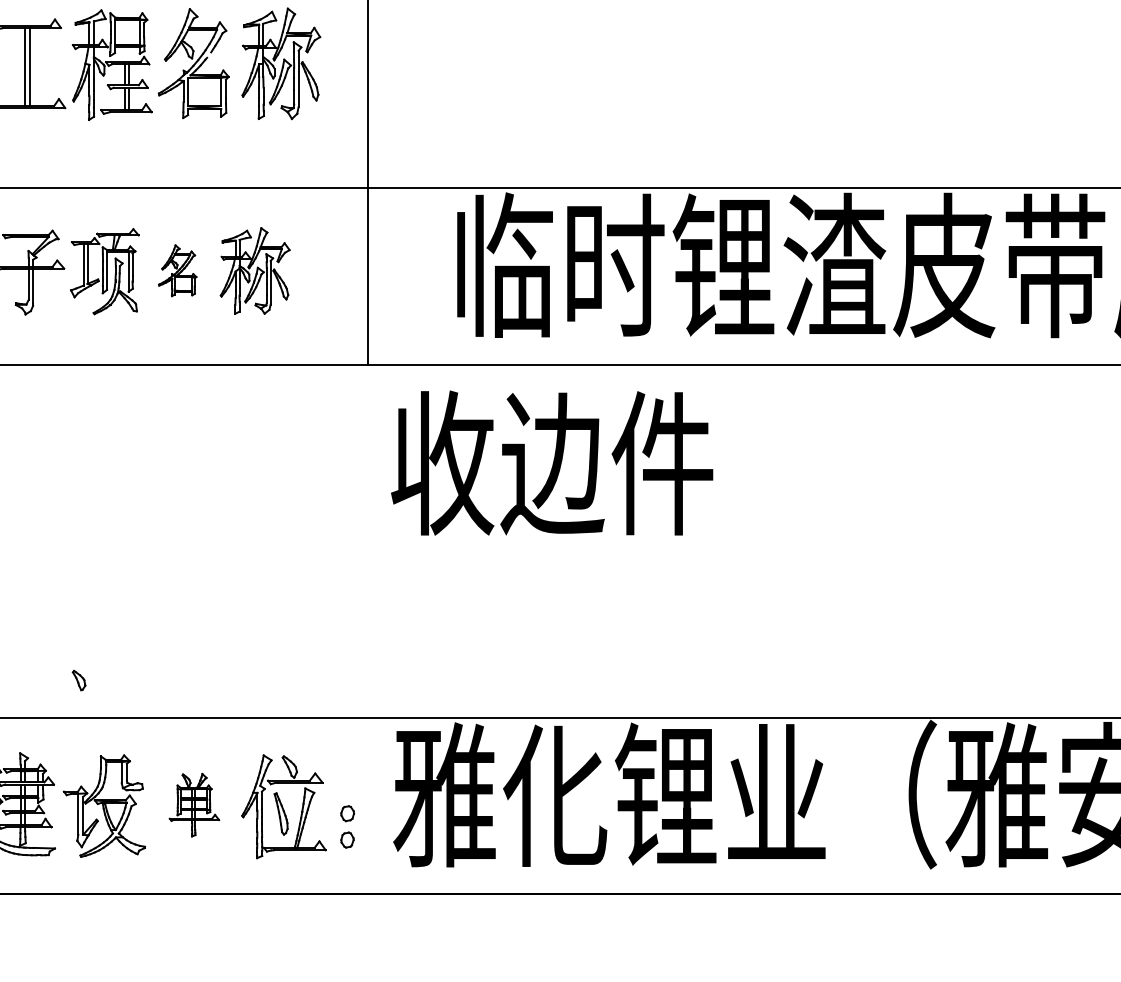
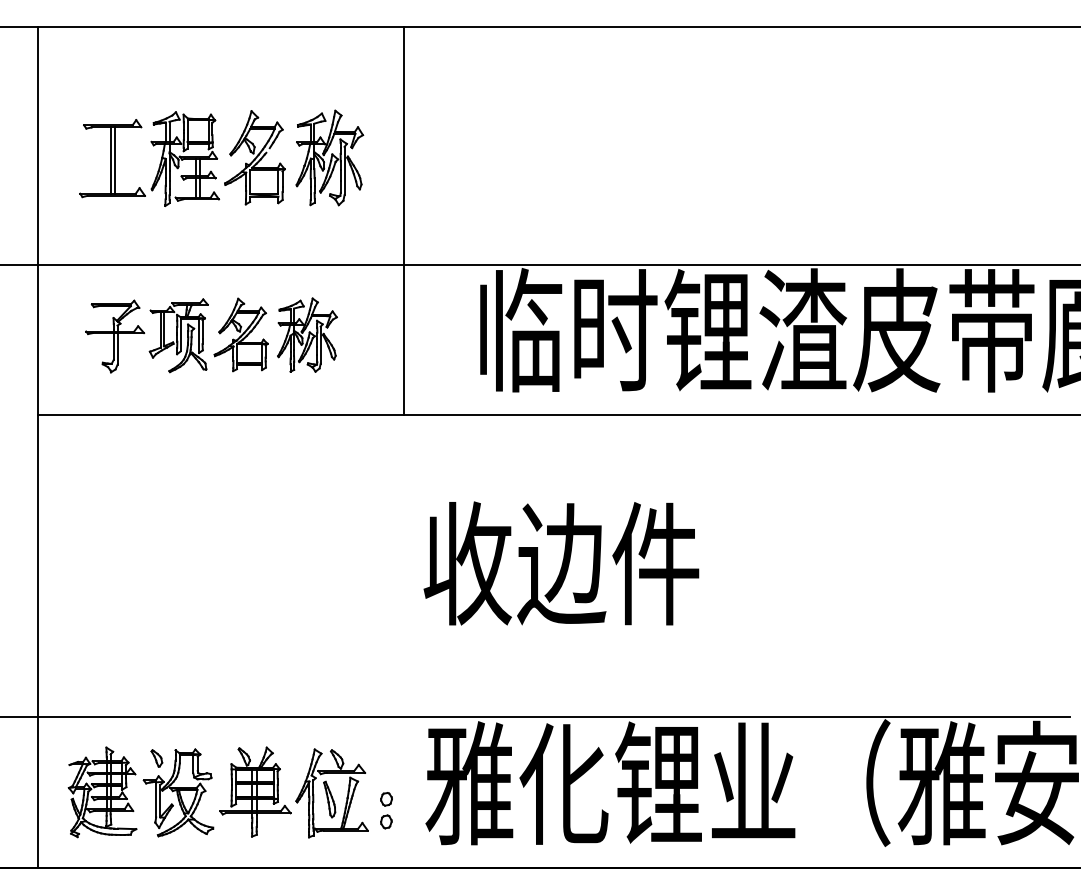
part: (176, 270) -> (240, 334), size x1.67
text: (552, 463) -> (561, 563), moved
part: (78, 680) -> (156, 758), moved
part: (194, 804) -> (255, 791), size x1.67

